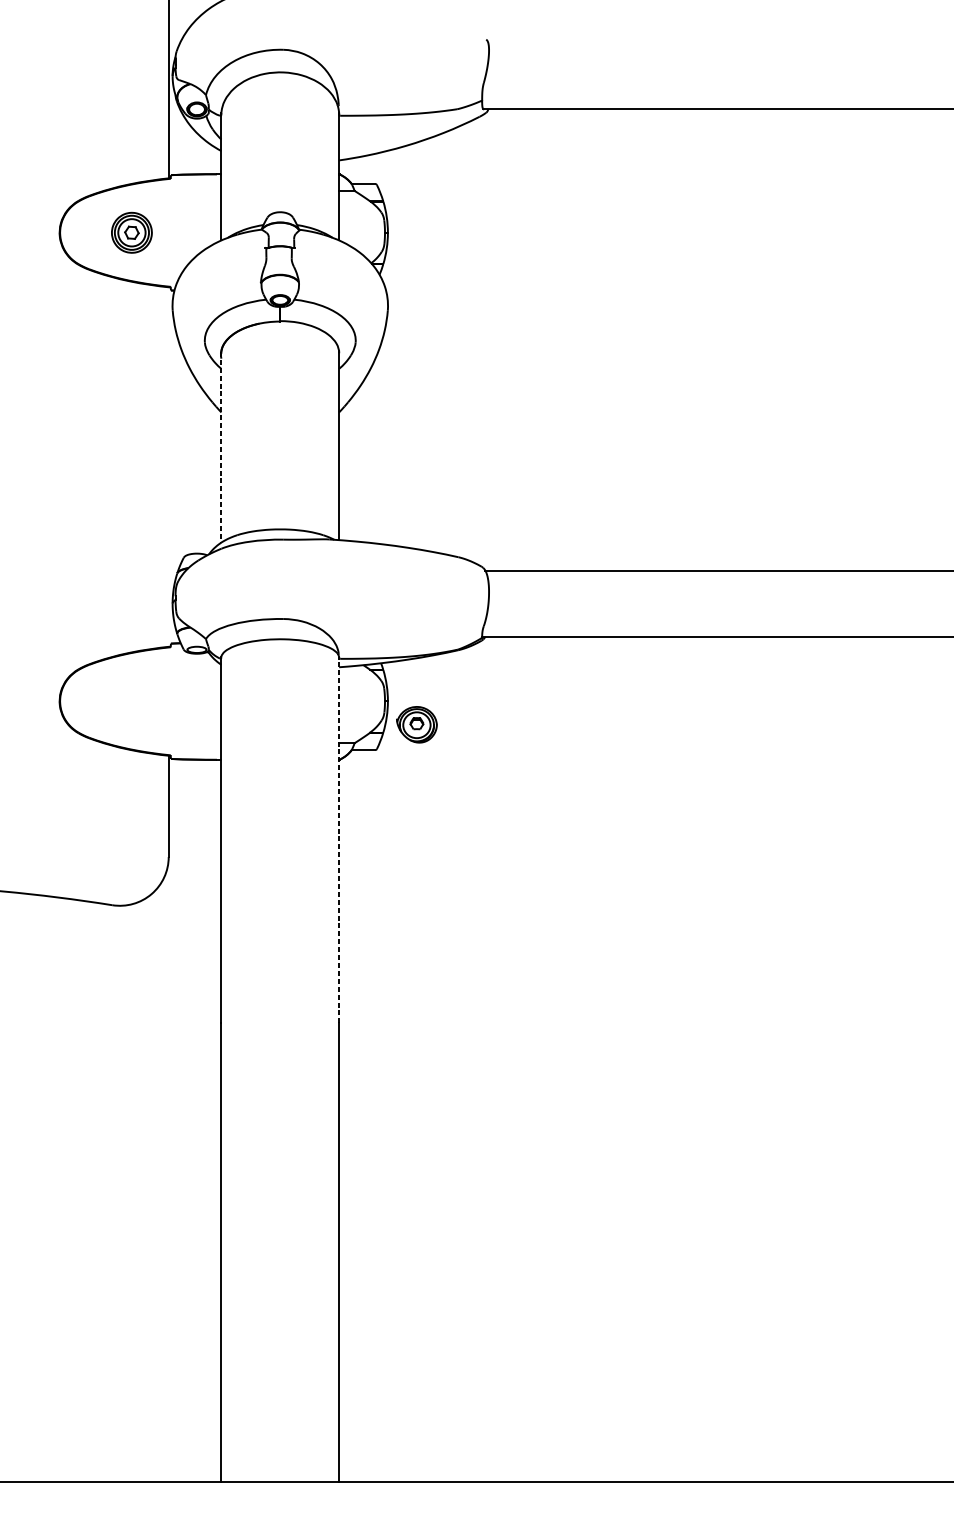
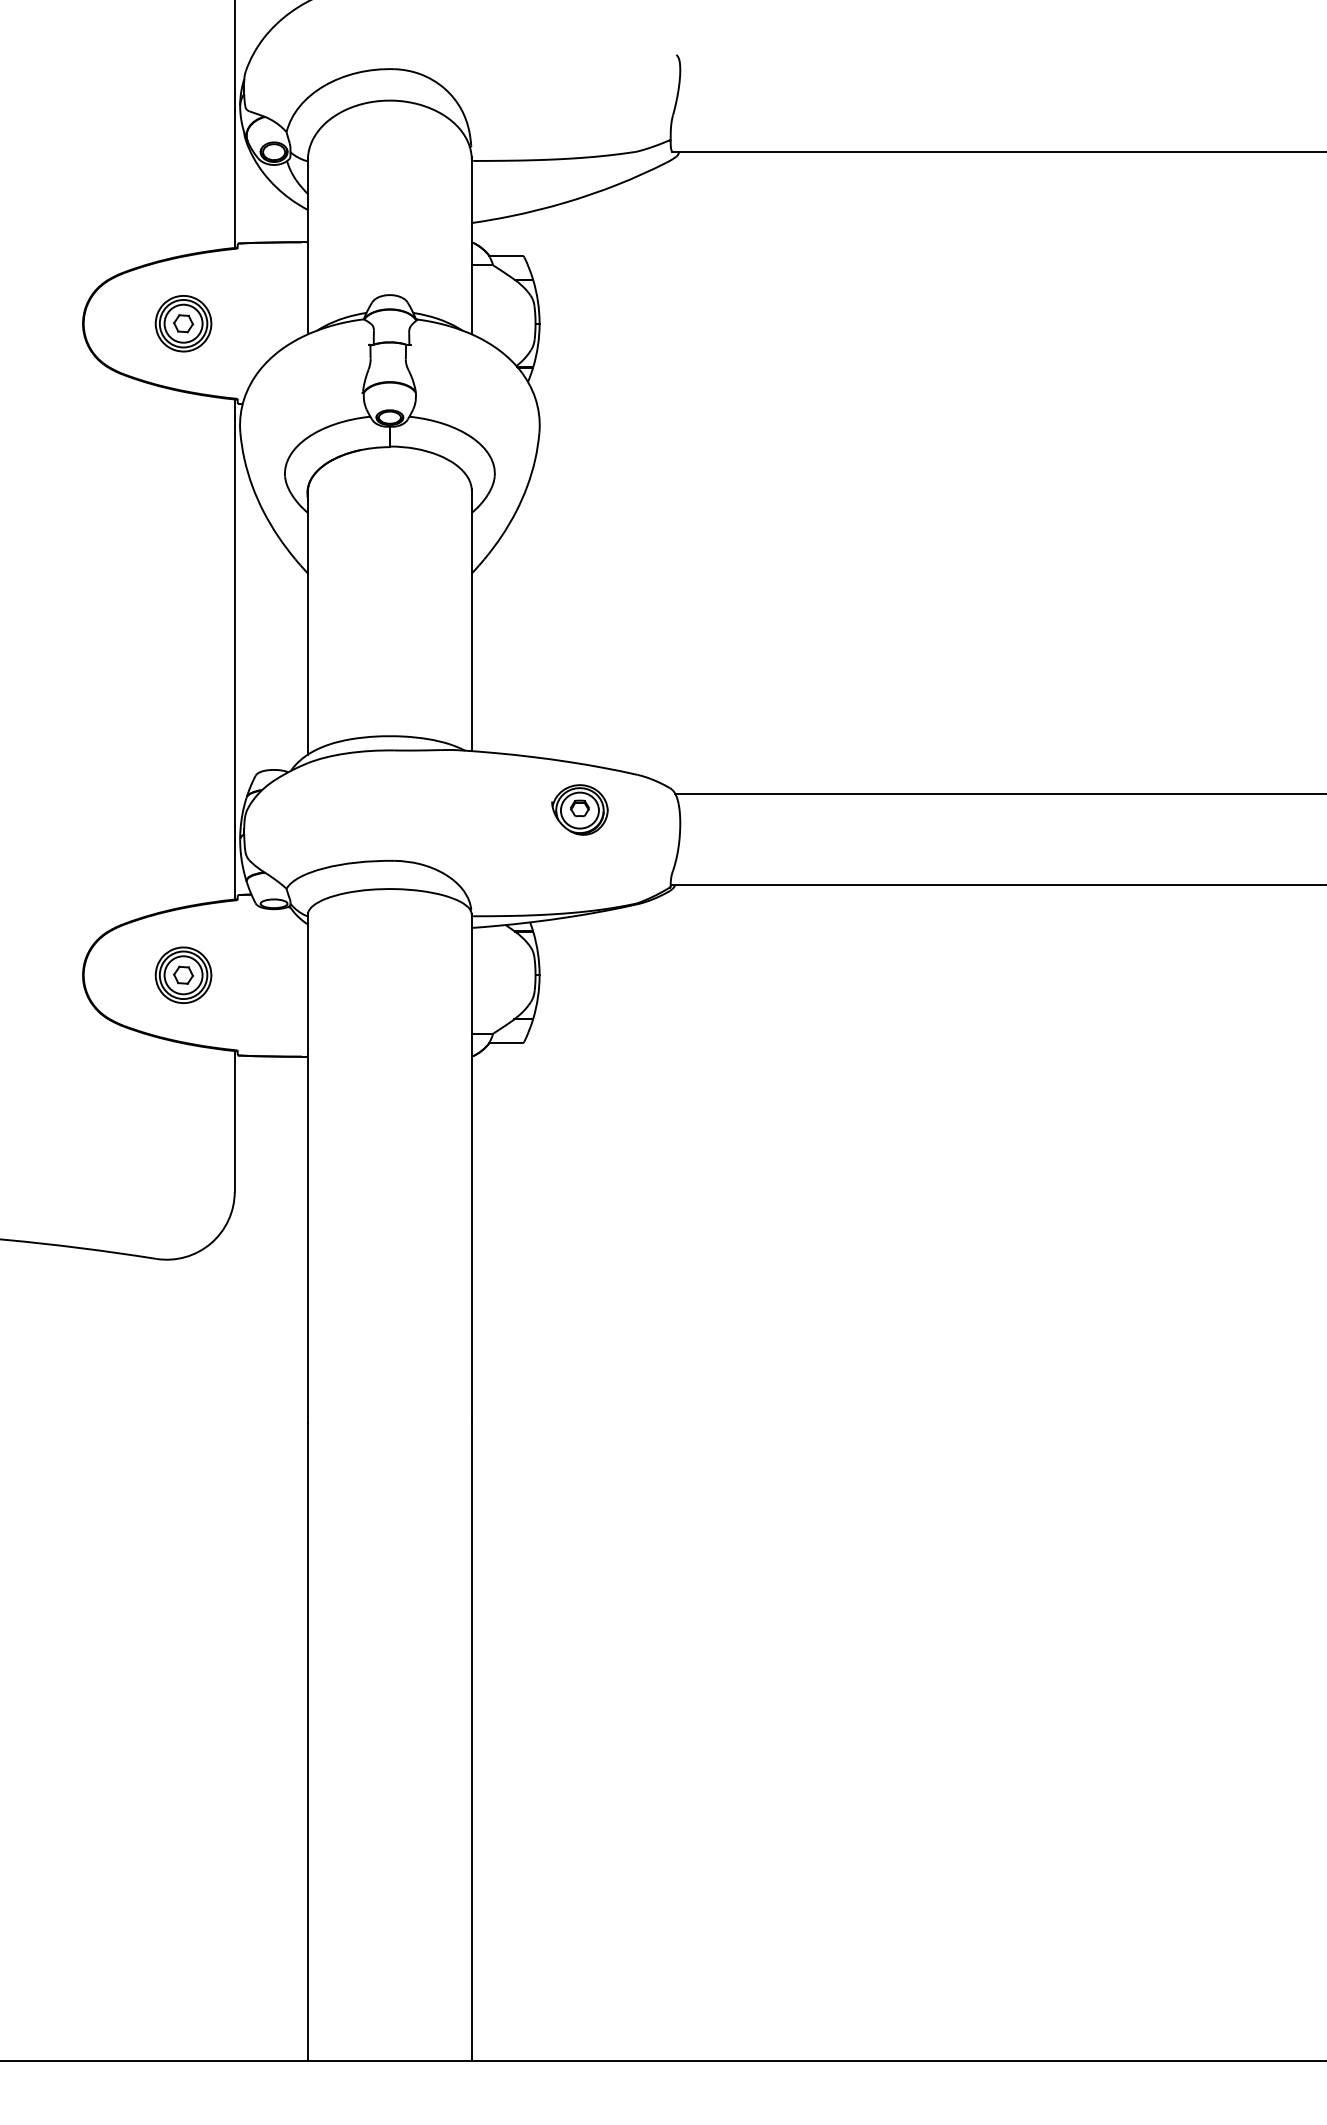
line: (221, 446) -> (308, 621), dashed -> solid
line: (168, 467) -> (234, 649), added
part: (131, 700) -> (183, 974), added
part: (416, 724) -> (579, 809), moved
line: (338, 840) -> (471, 1168), dashed -> solid

